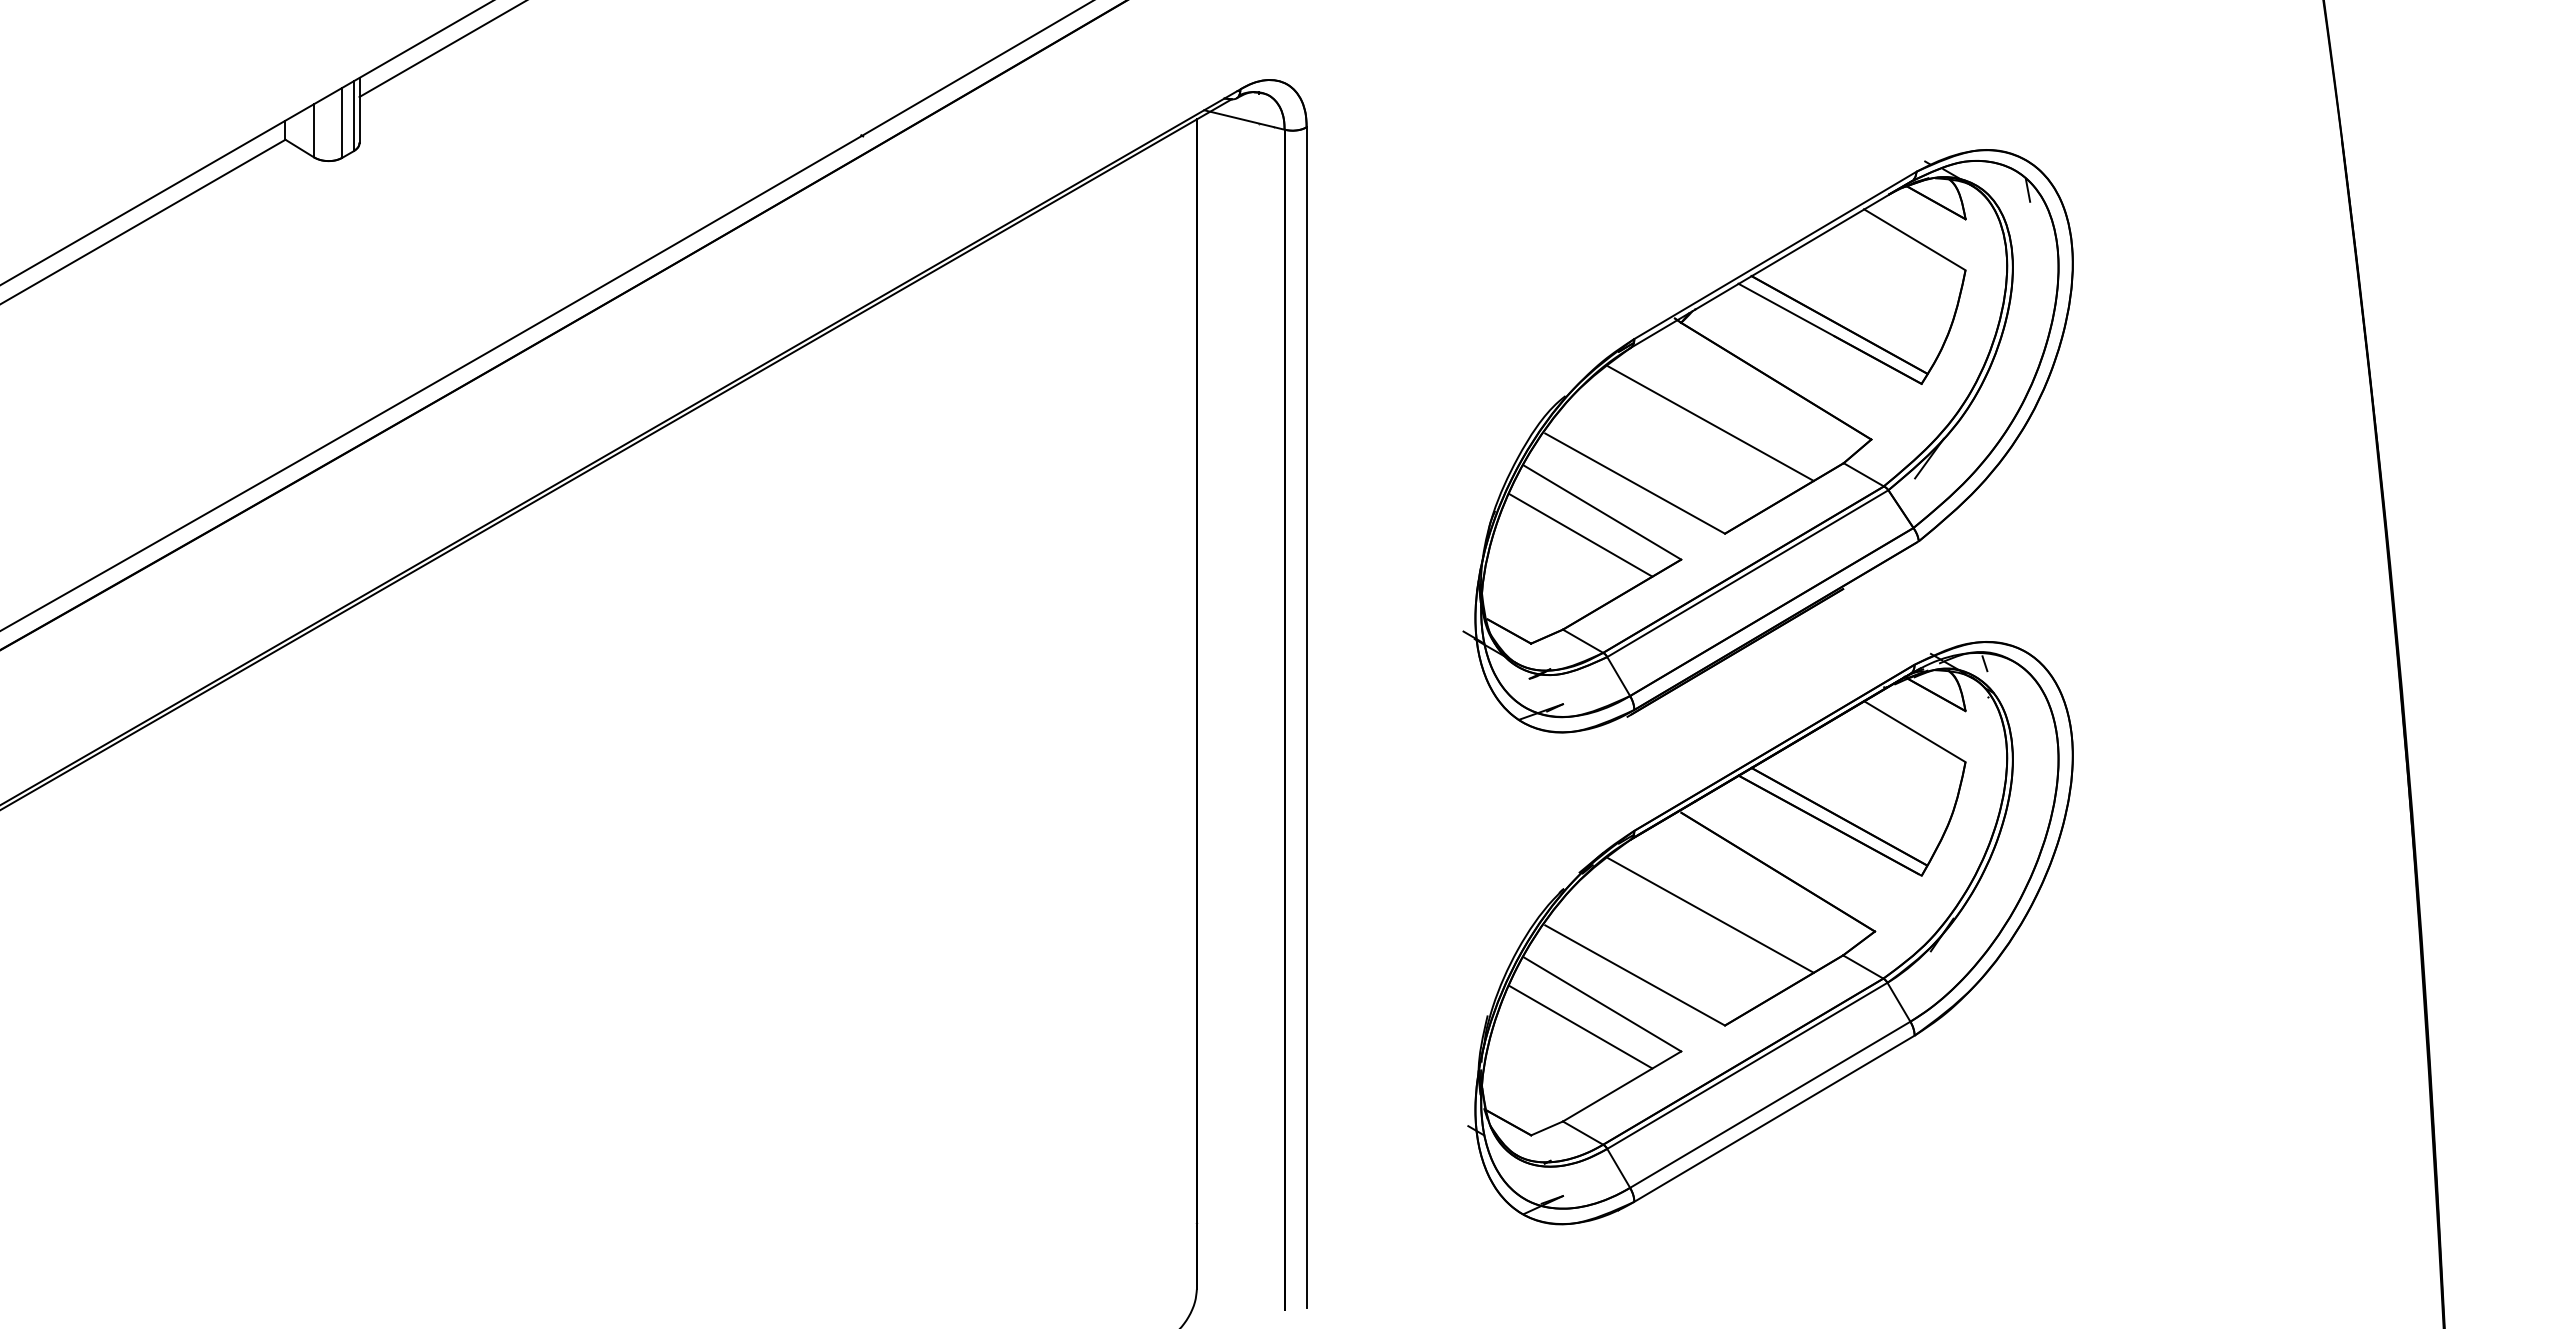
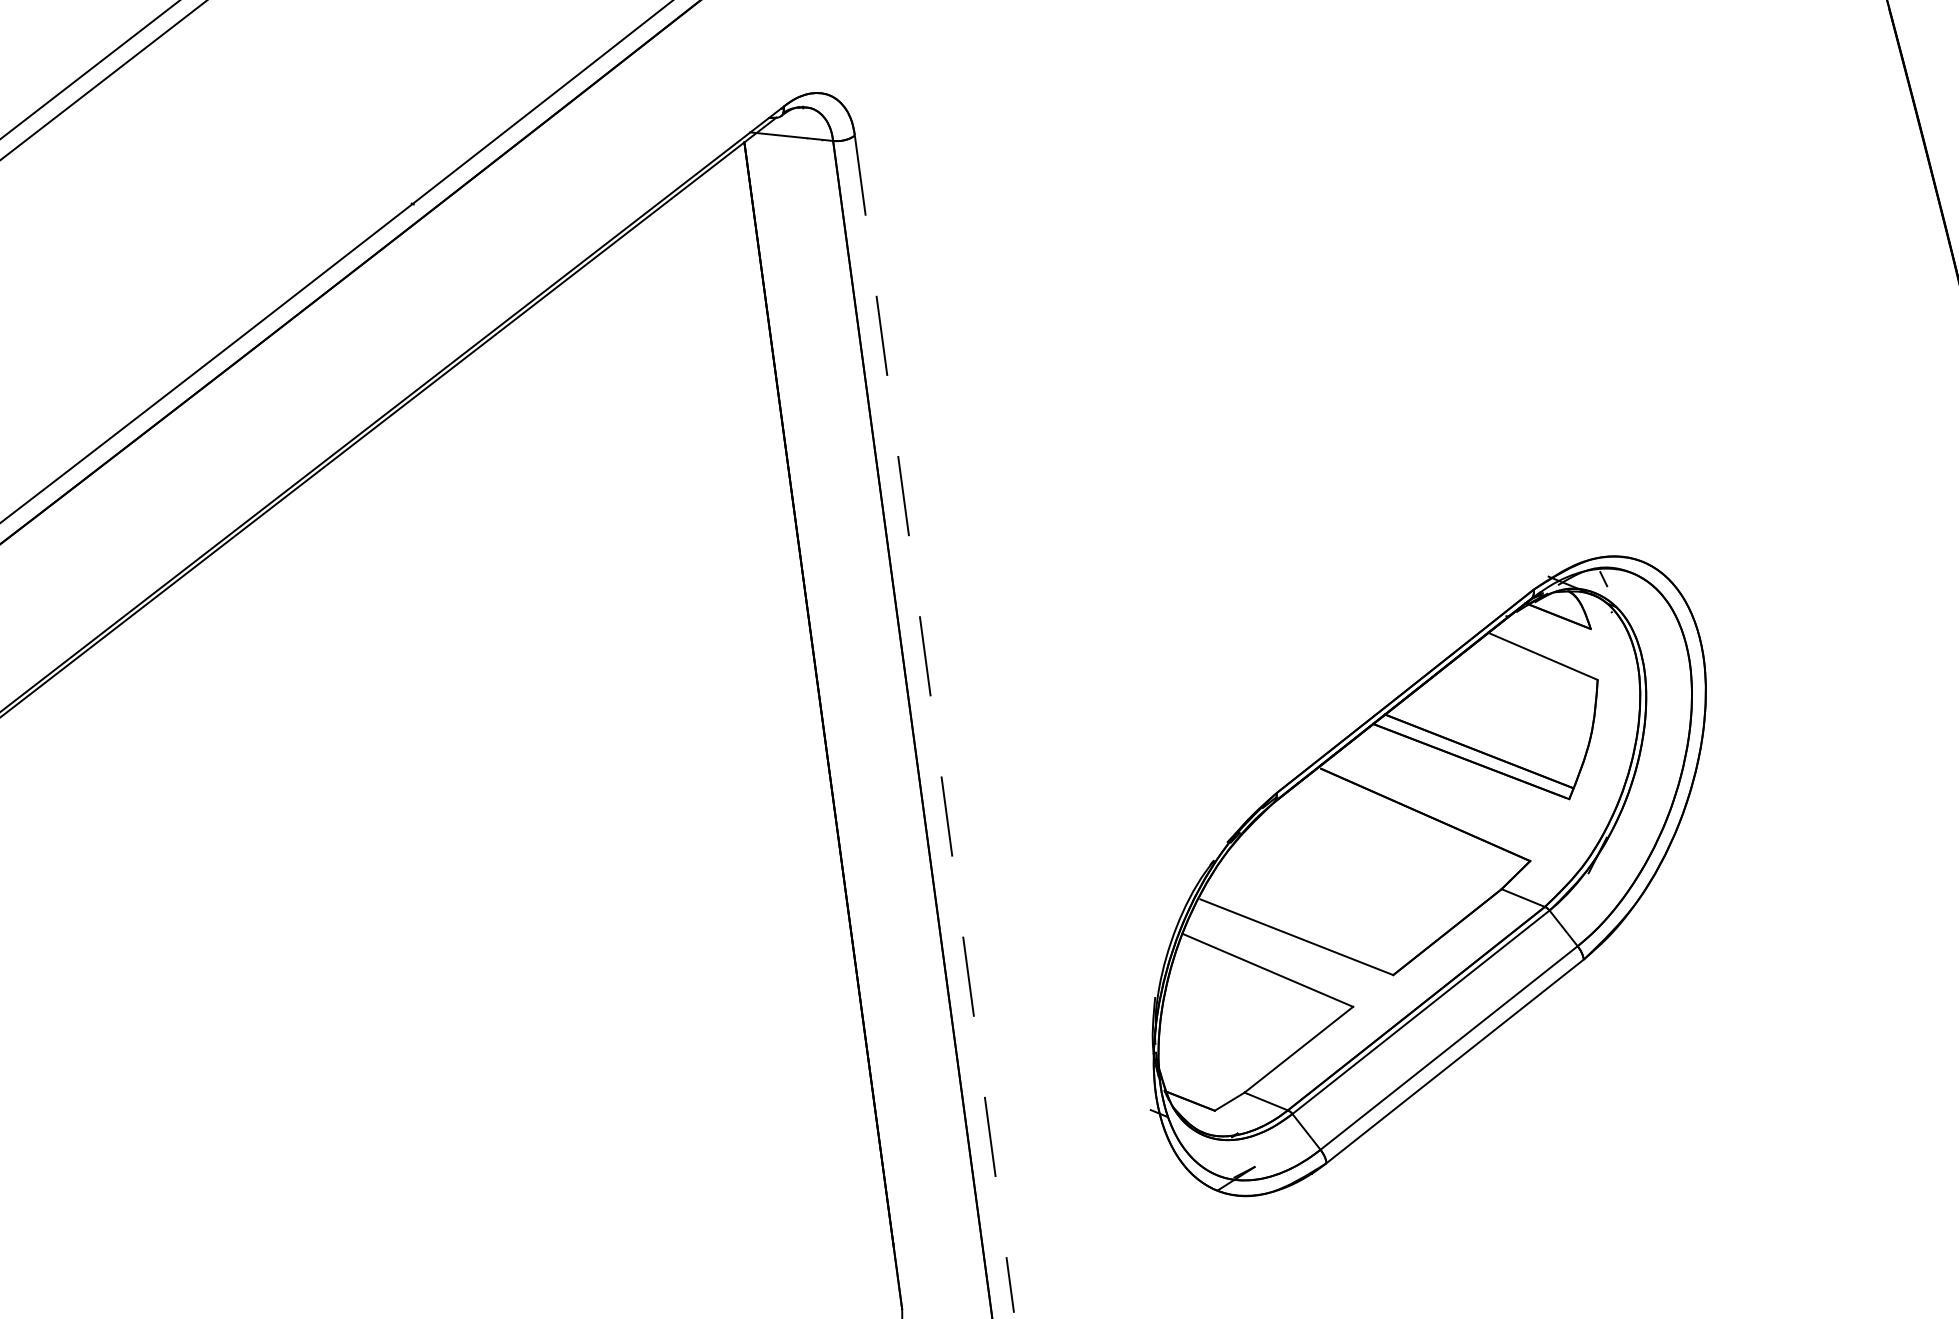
part: (1767, 441) -> (1356, 386), removed
line: (1306, 717) -> (934, 724), solid -> dashed
line: (1710, 915) -> (1363, 867), removed
line: (1580, 1027) -> (1249, 996), removed

